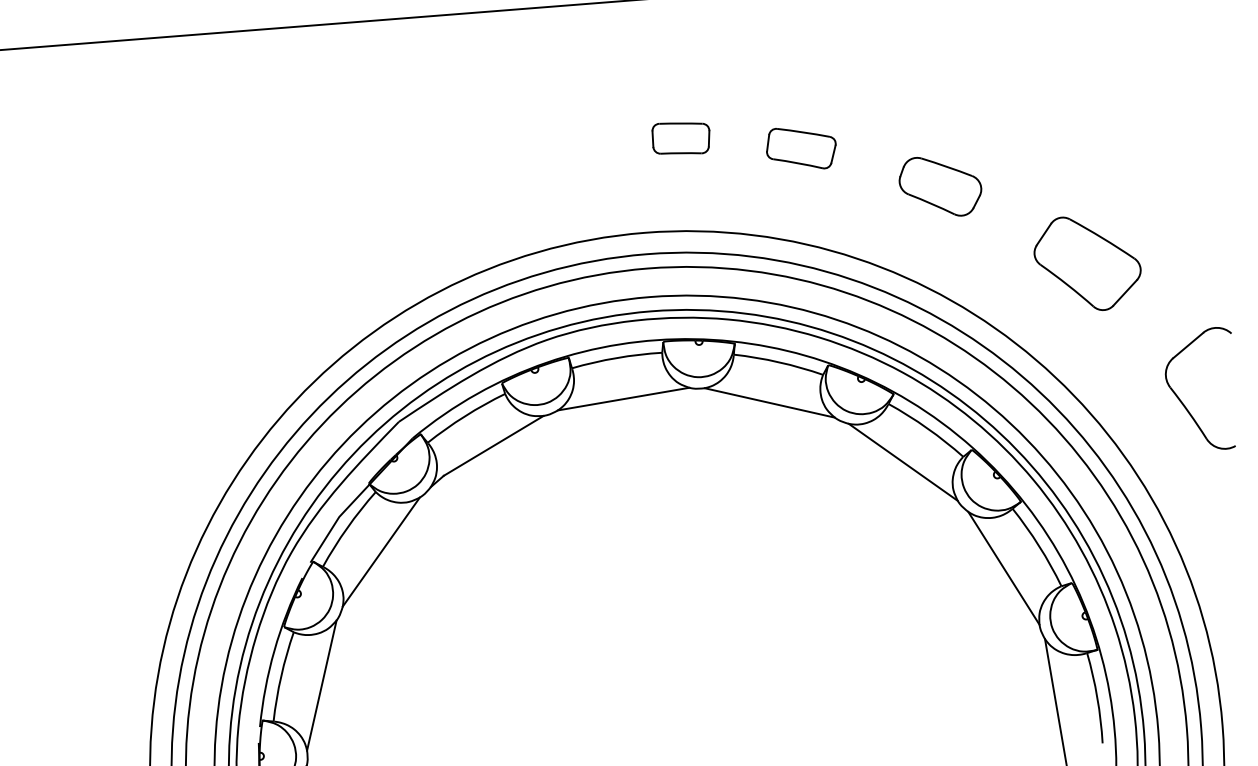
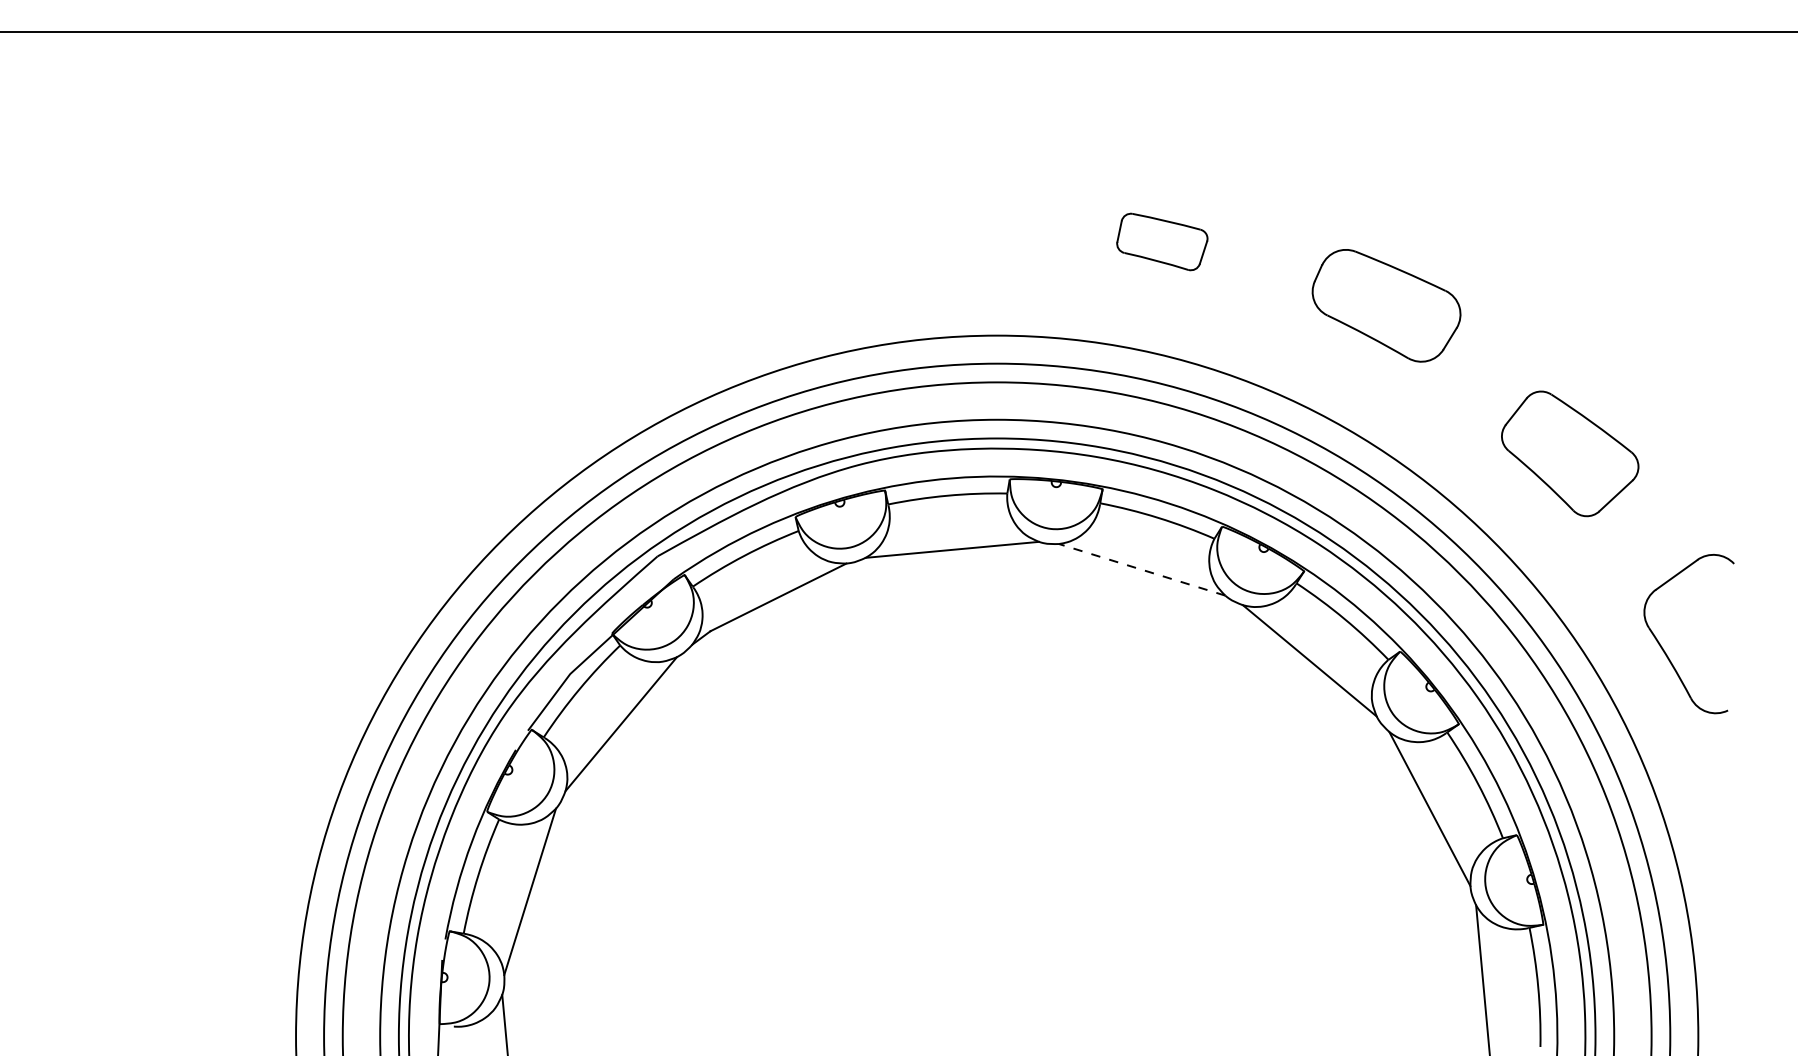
part: (680, 138) -> (1053, 216), removed
part: (801, 148) -> (1162, 241), moved
part: (940, 186) -> (1386, 305), size x1.4
part: (1087, 263) -> (1570, 453), moved
line: (769, 402) -> (1141, 569), solid -> dashed
part: (1184, 404) -> (1665, 651), moved

